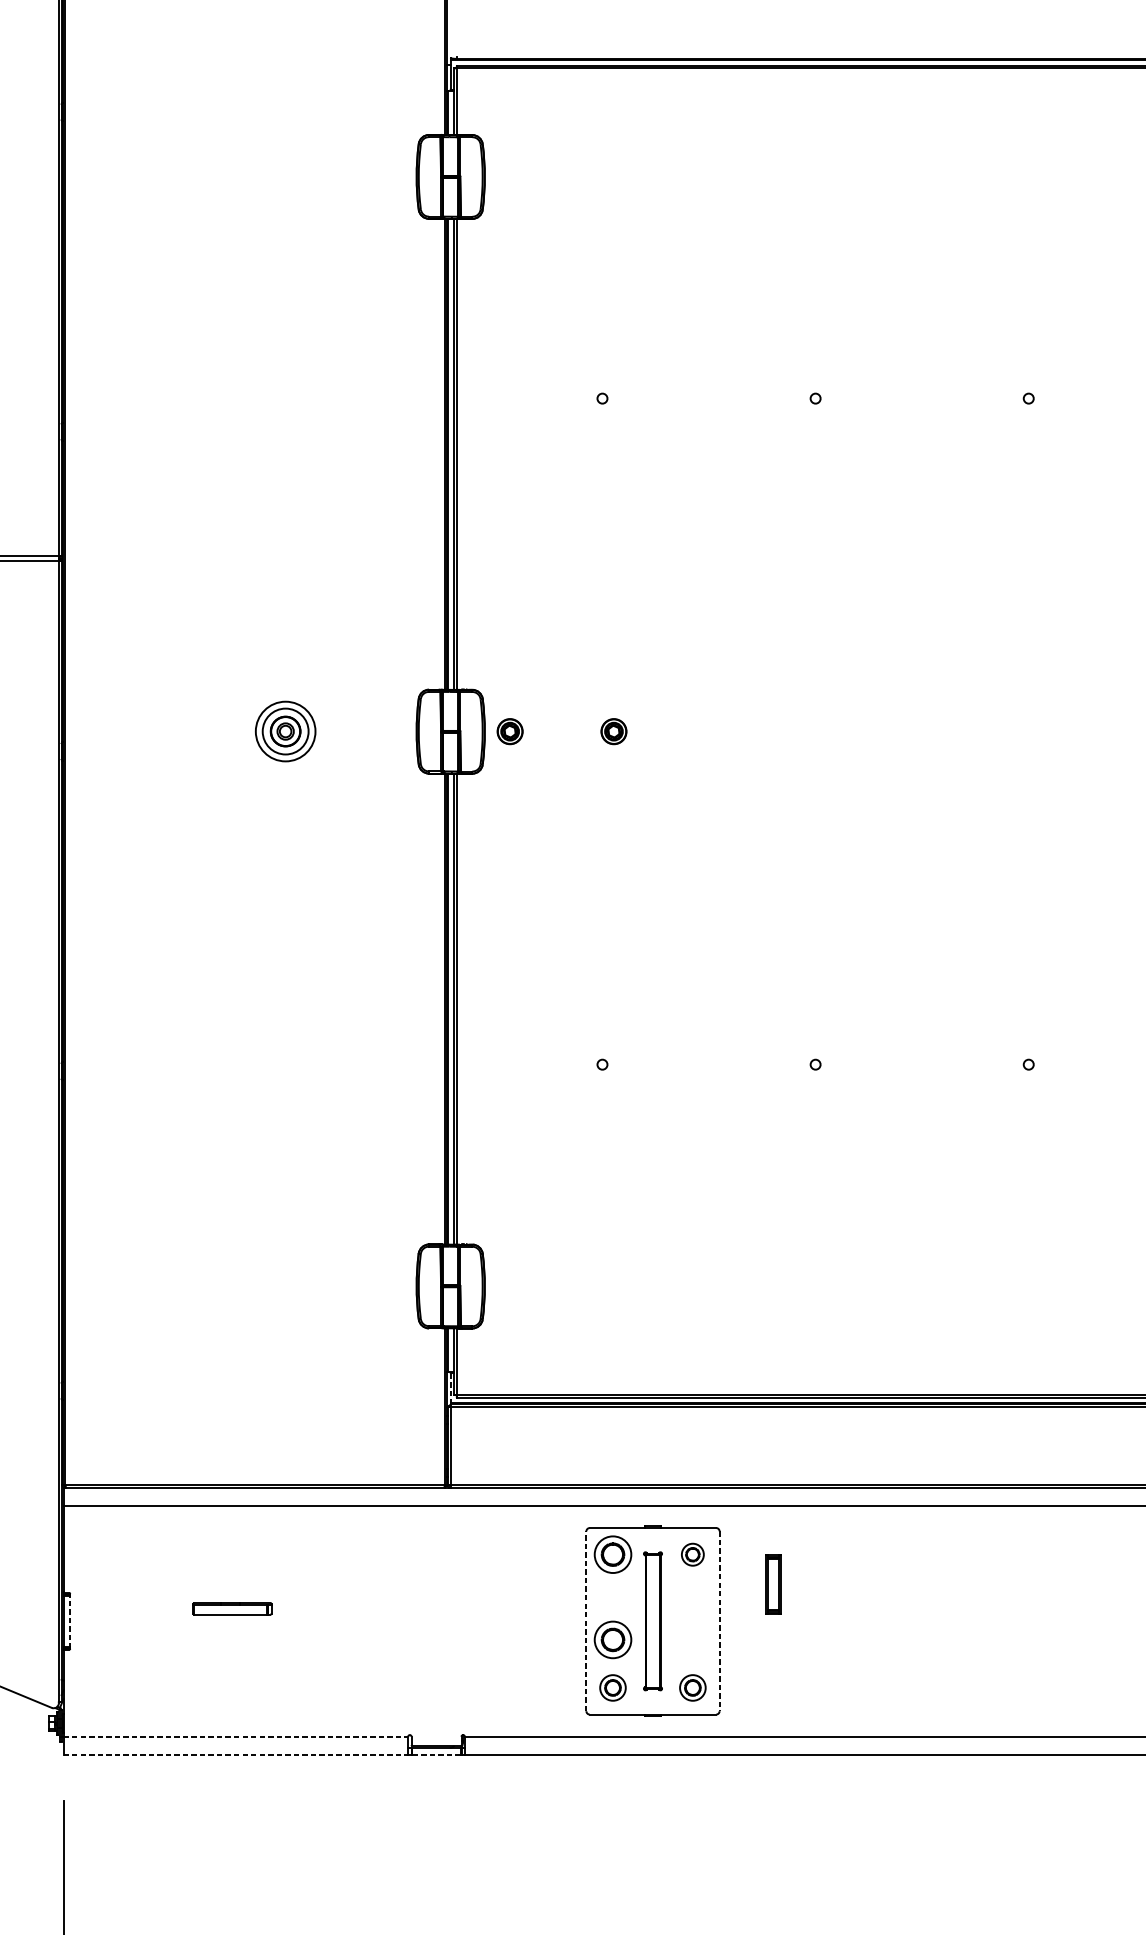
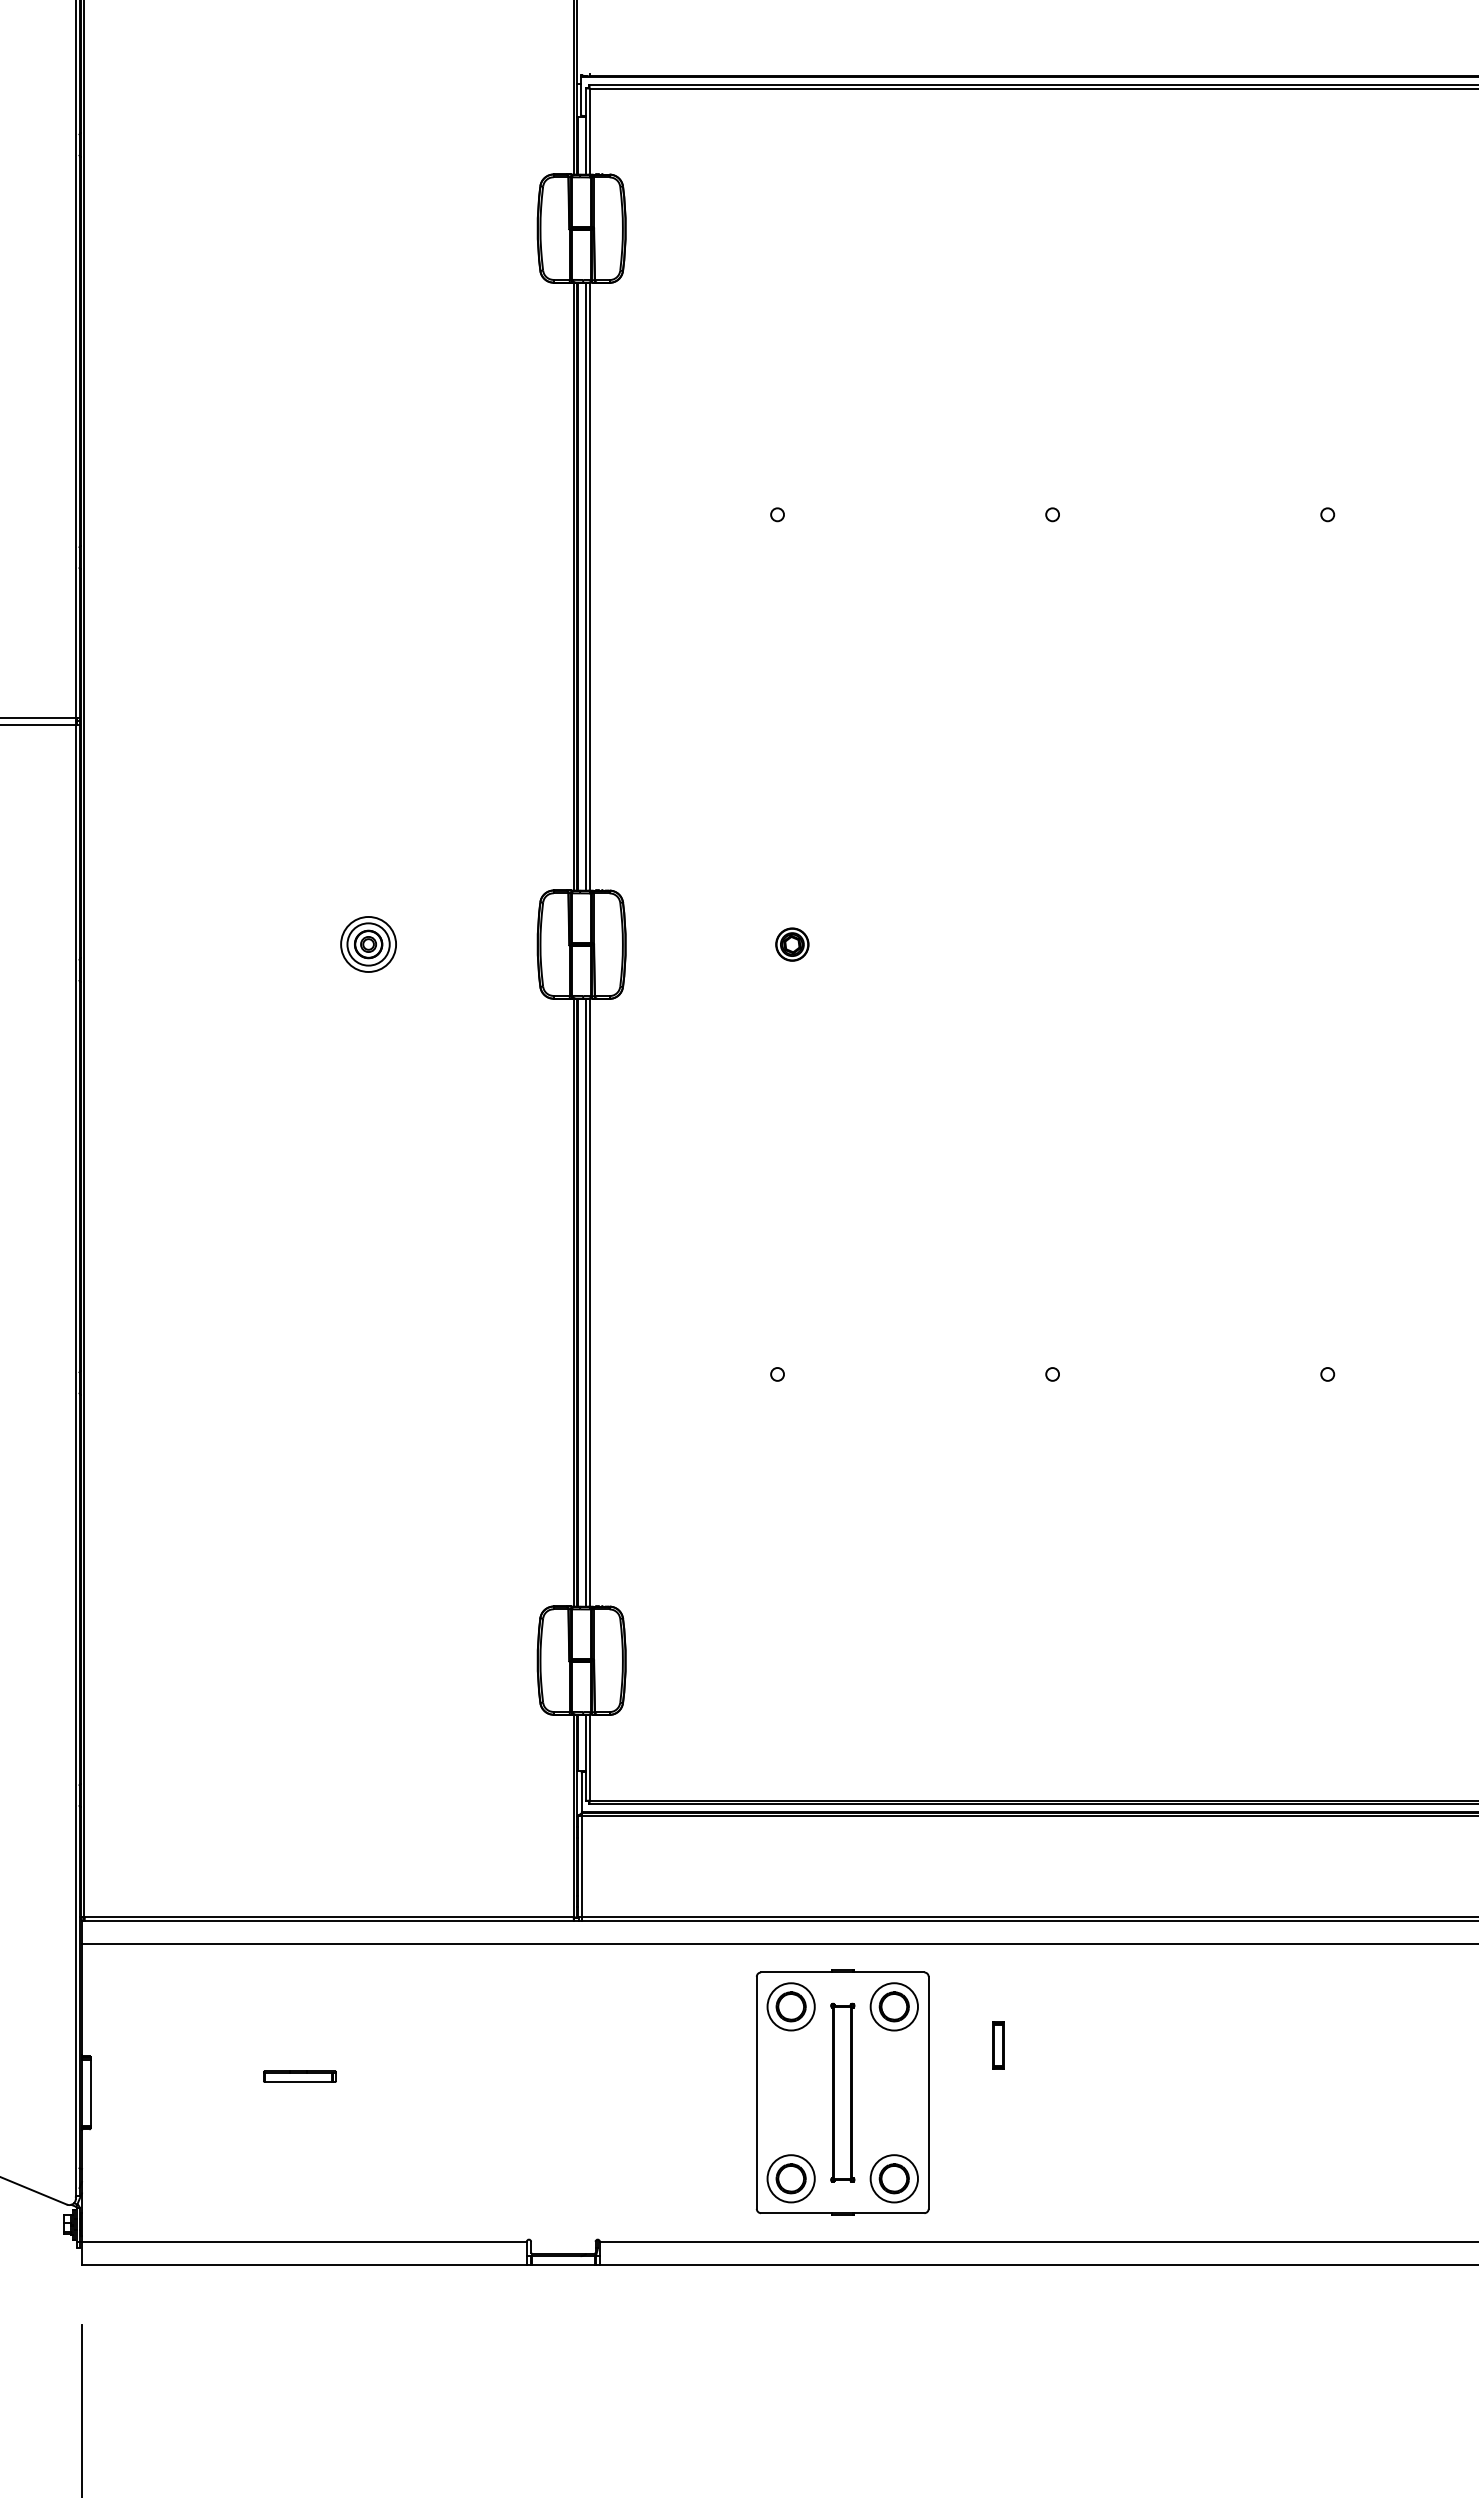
part: (285, 731) -> (368, 944), size x0.71
part: (510, 731) -> (658, 944), removed
line: (450, 1388) -> (581, 1792), dashed -> solid
part: (692, 1554) -> (893, 2006), size x1.67
part: (773, 1584) -> (998, 2045), size x0.62
part: (232, 1608) -> (299, 2076), size x0.71
line: (70, 1621) -> (90, 2092), dashed -> solid
line: (586, 1621) -> (756, 2092), dashed -> solid
line: (719, 1621) -> (928, 2093), dashed -> solid
part: (612, 1639) -> (790, 2116), removed
part: (612, 1687) -> (790, 2178), size x1.43
part: (692, 1687) -> (893, 2178), size x1.43
line: (235, 1736) -> (304, 2241), dashed -> solid
line: (235, 1754) -> (304, 2264), dashed -> solid
line: (435, 1754) -> (562, 2264), dashed -> solid

